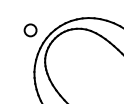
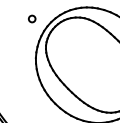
circle: (29, 29) -> (31, 18), size x0.6

